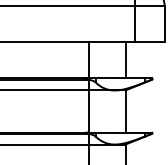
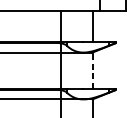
line: (125, 111) -> (92, 70), solid -> dashed

